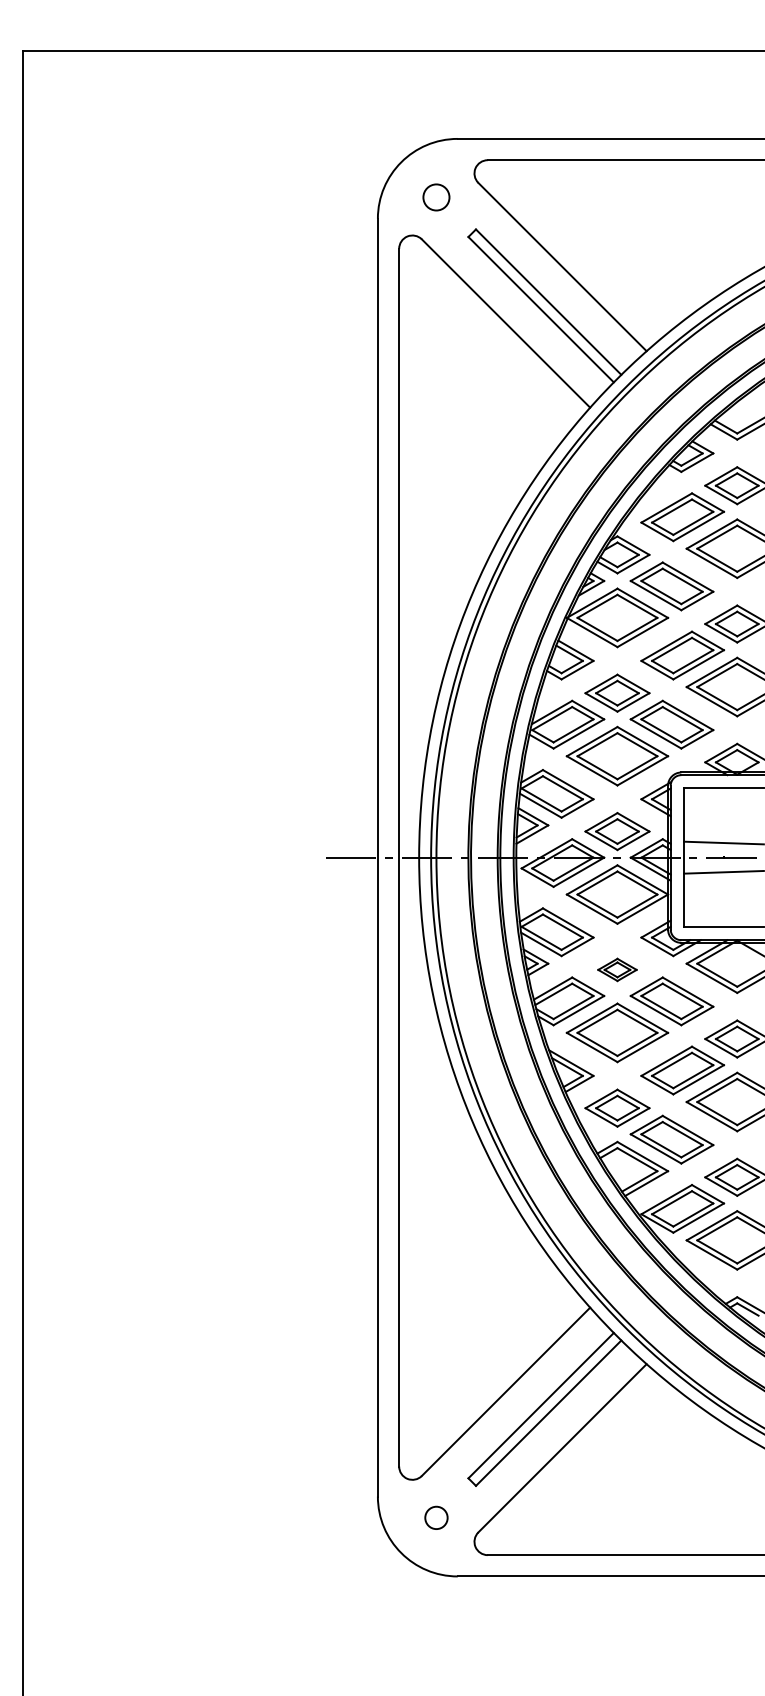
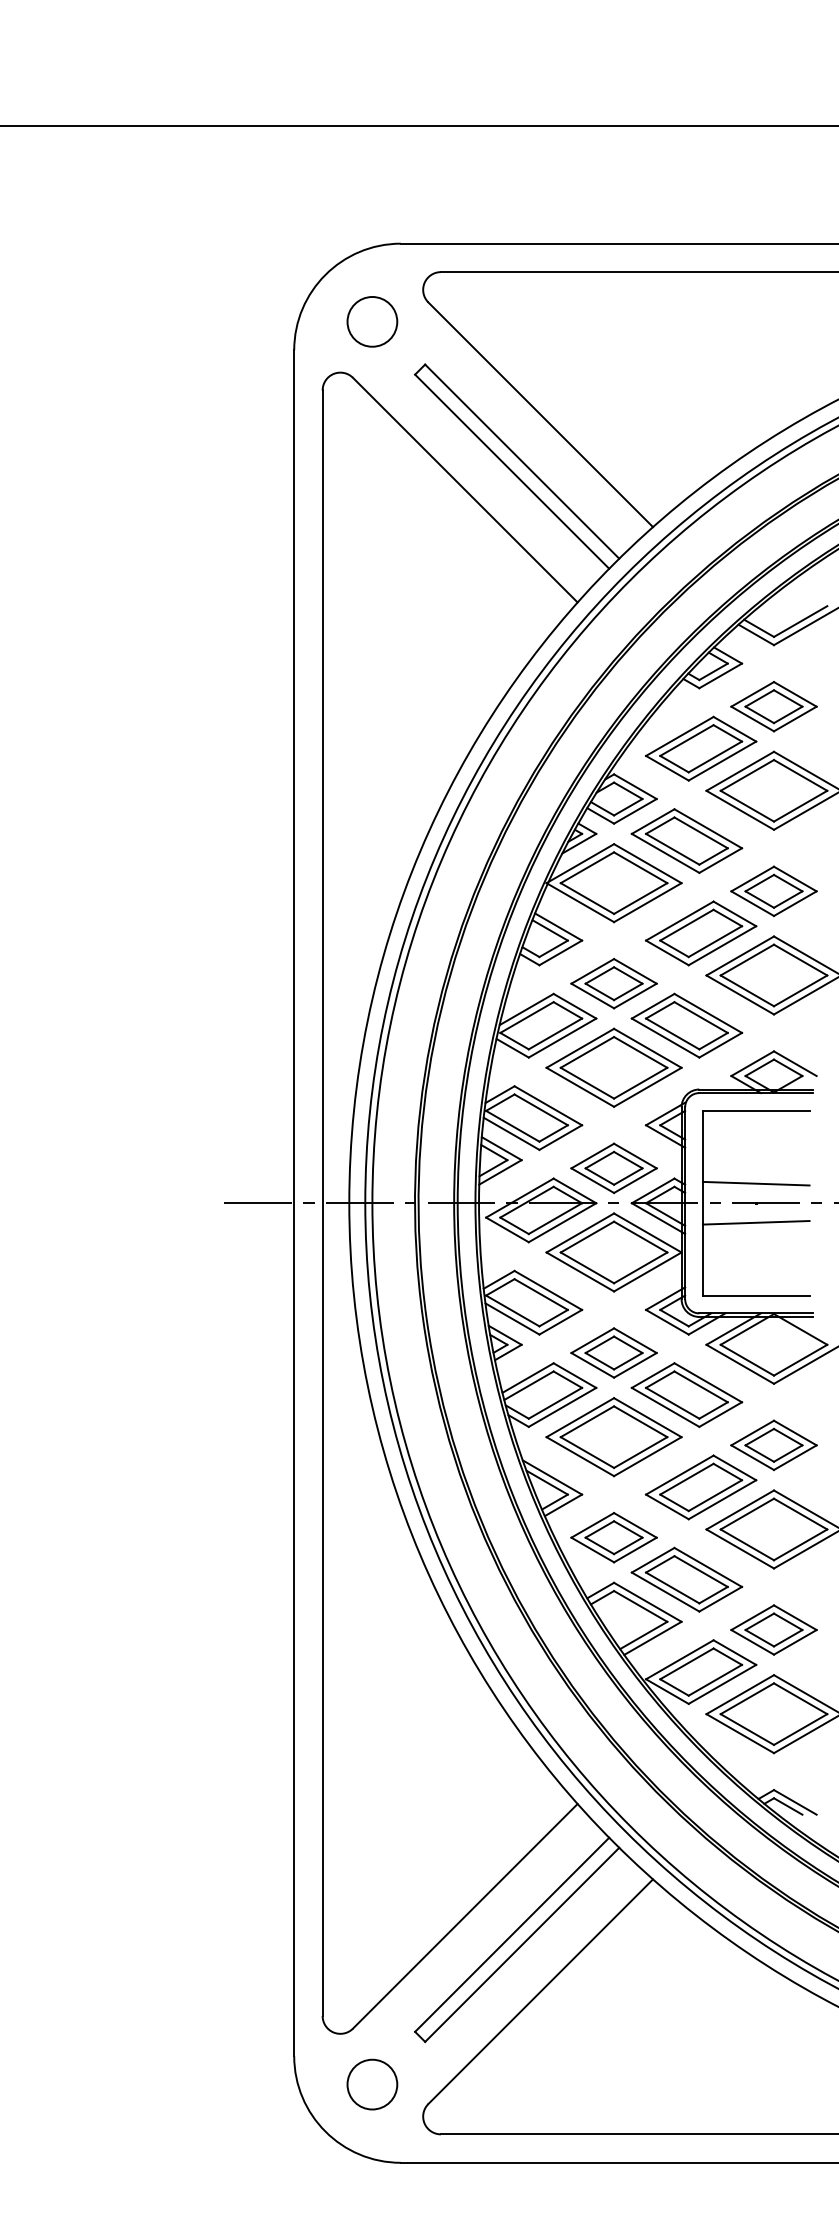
circle: (436, 197) -> (372, 321), size x1.43
part: (617, 969) -> (614, 1352), size x1.67
circle: (436, 1517) -> (372, 2084), size x1.67

